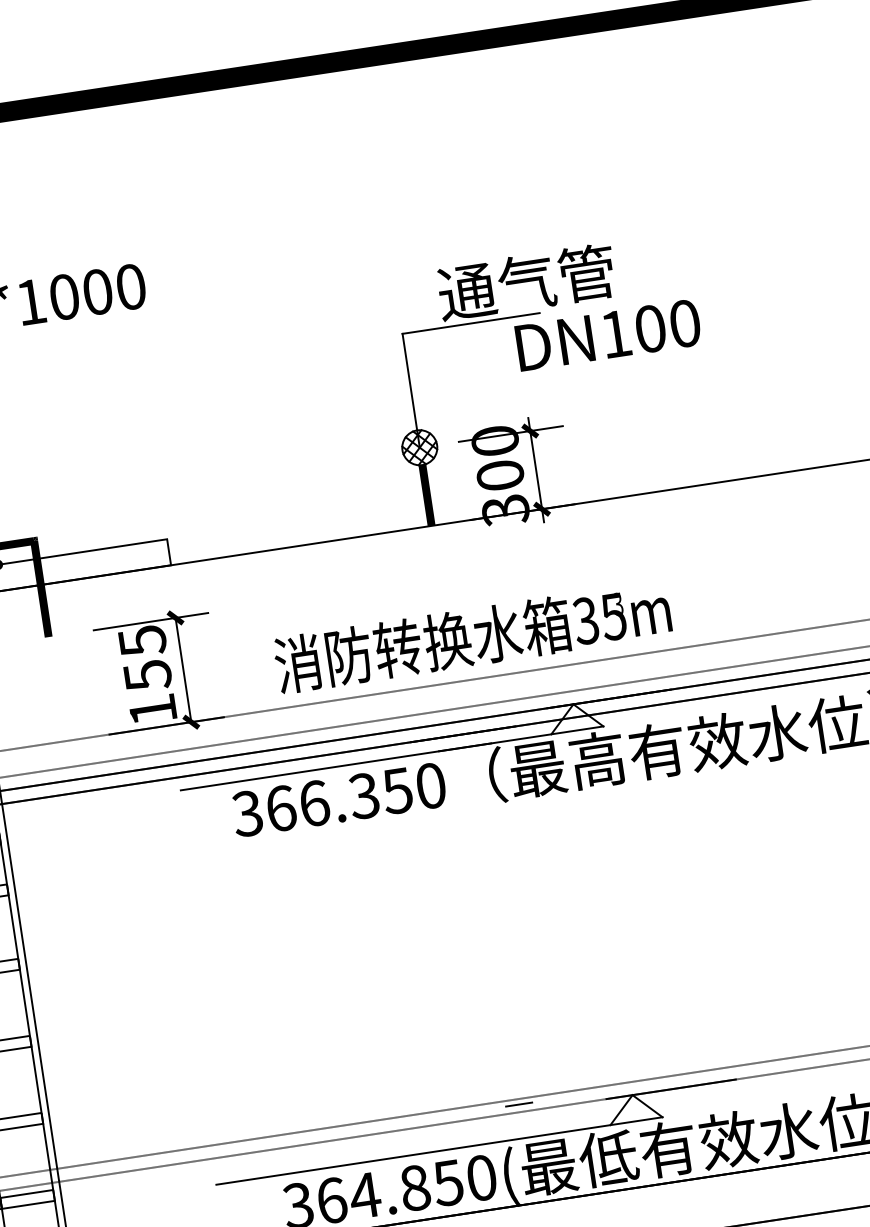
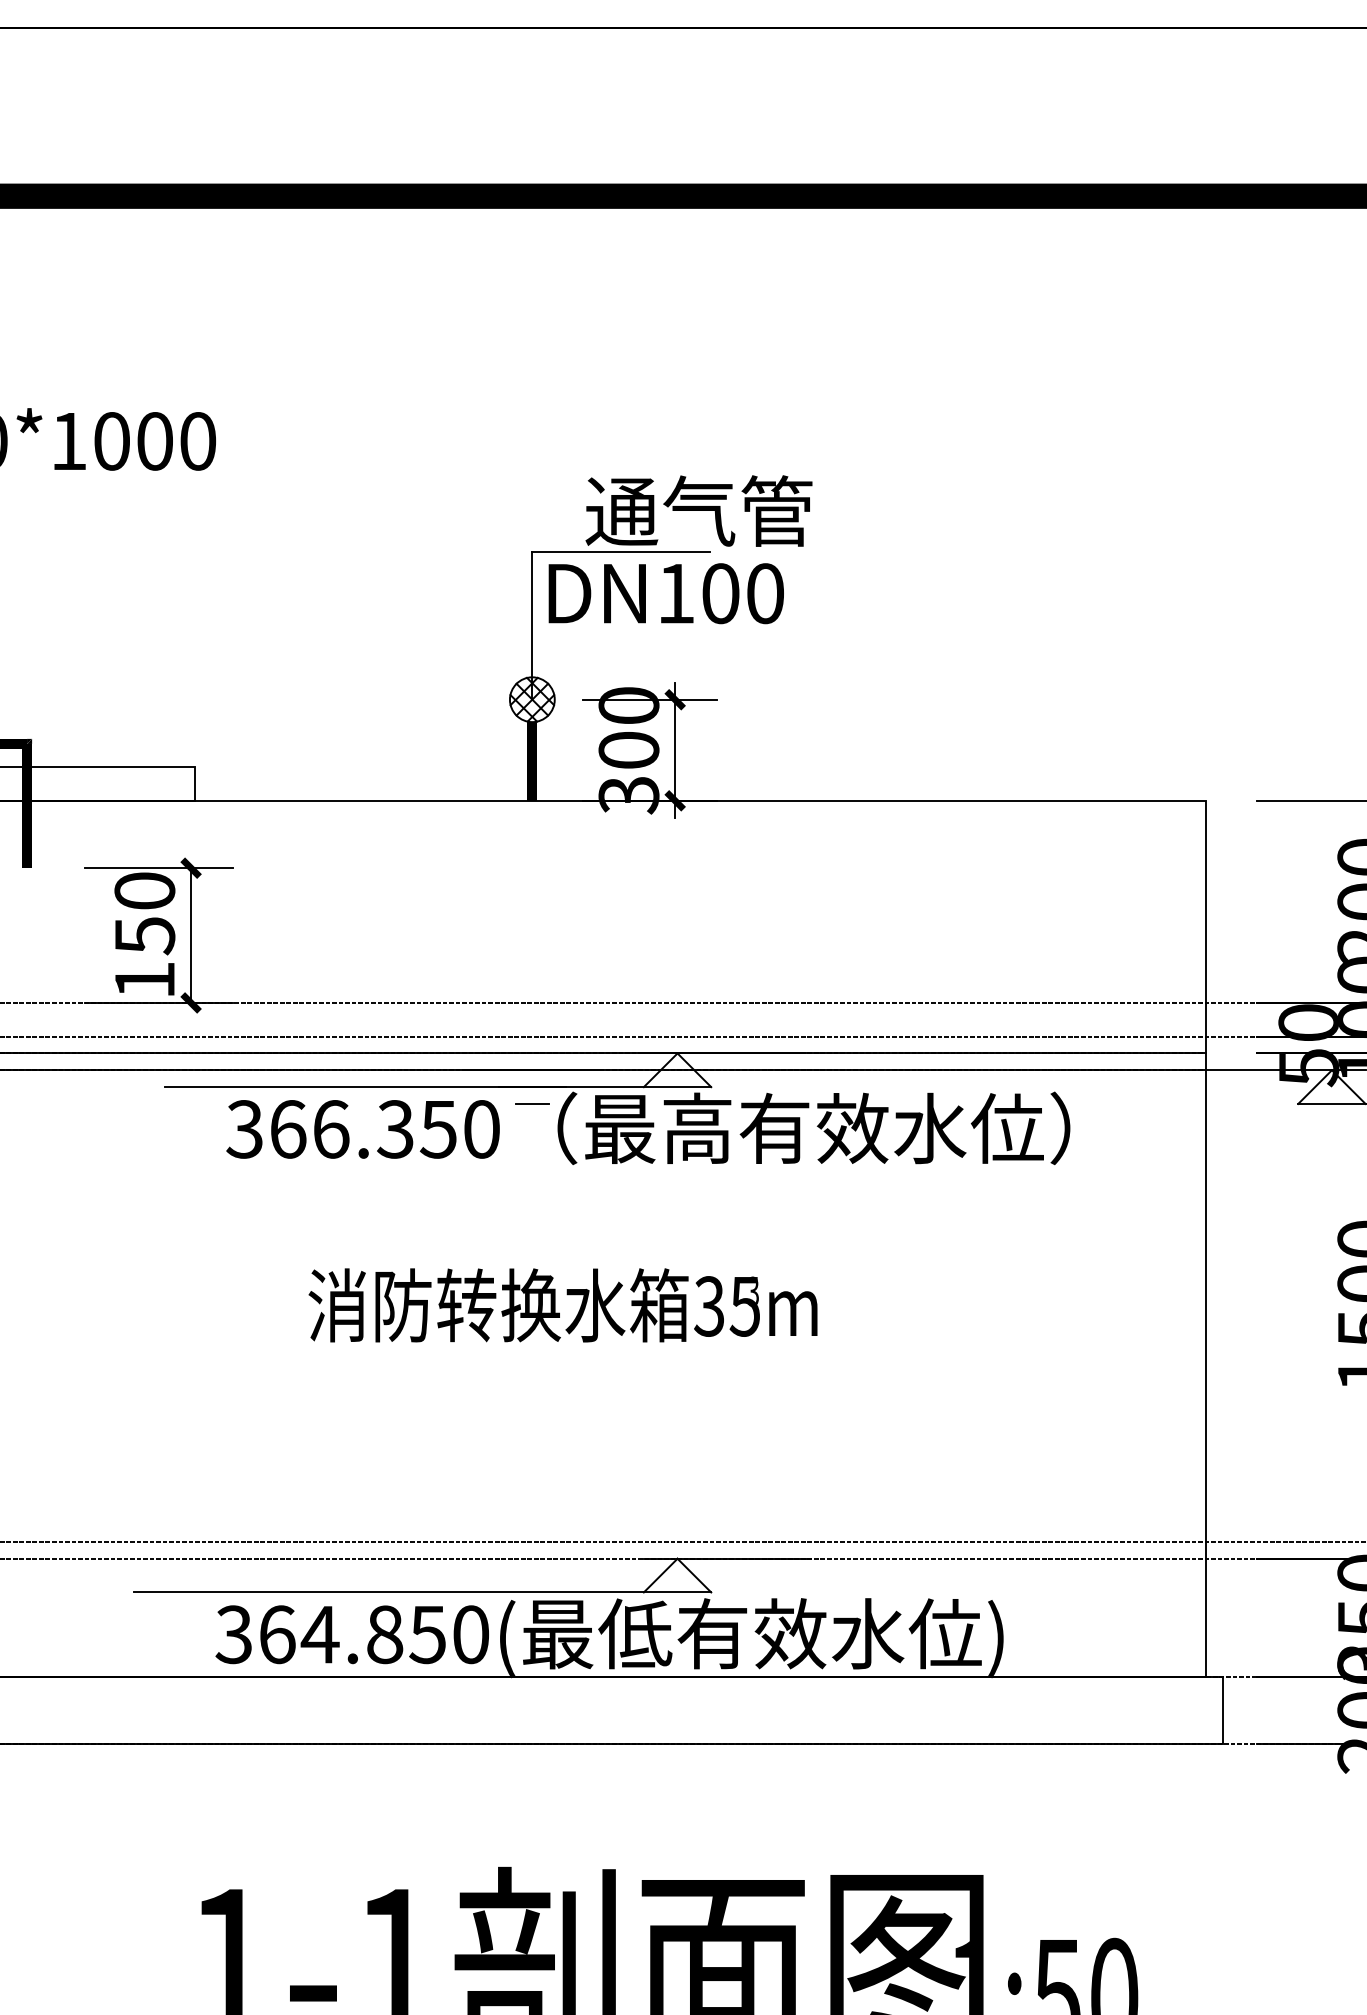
text: (607, 335) -> (665, 593), moved
text: (472, 637) -> (562, 1305), moved
text: (142, 641) -> (144, 891), 155 -> 150
line: (519, 1104) -> (532, 1103), moved

